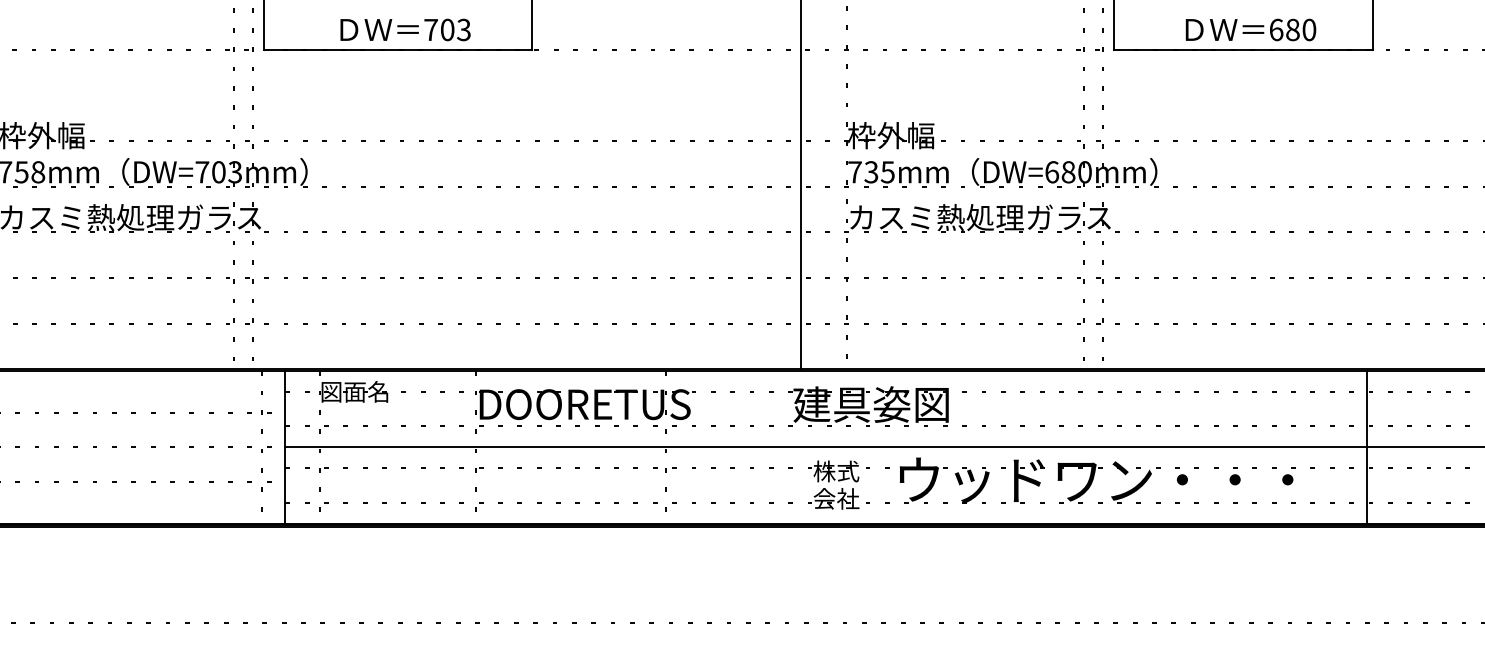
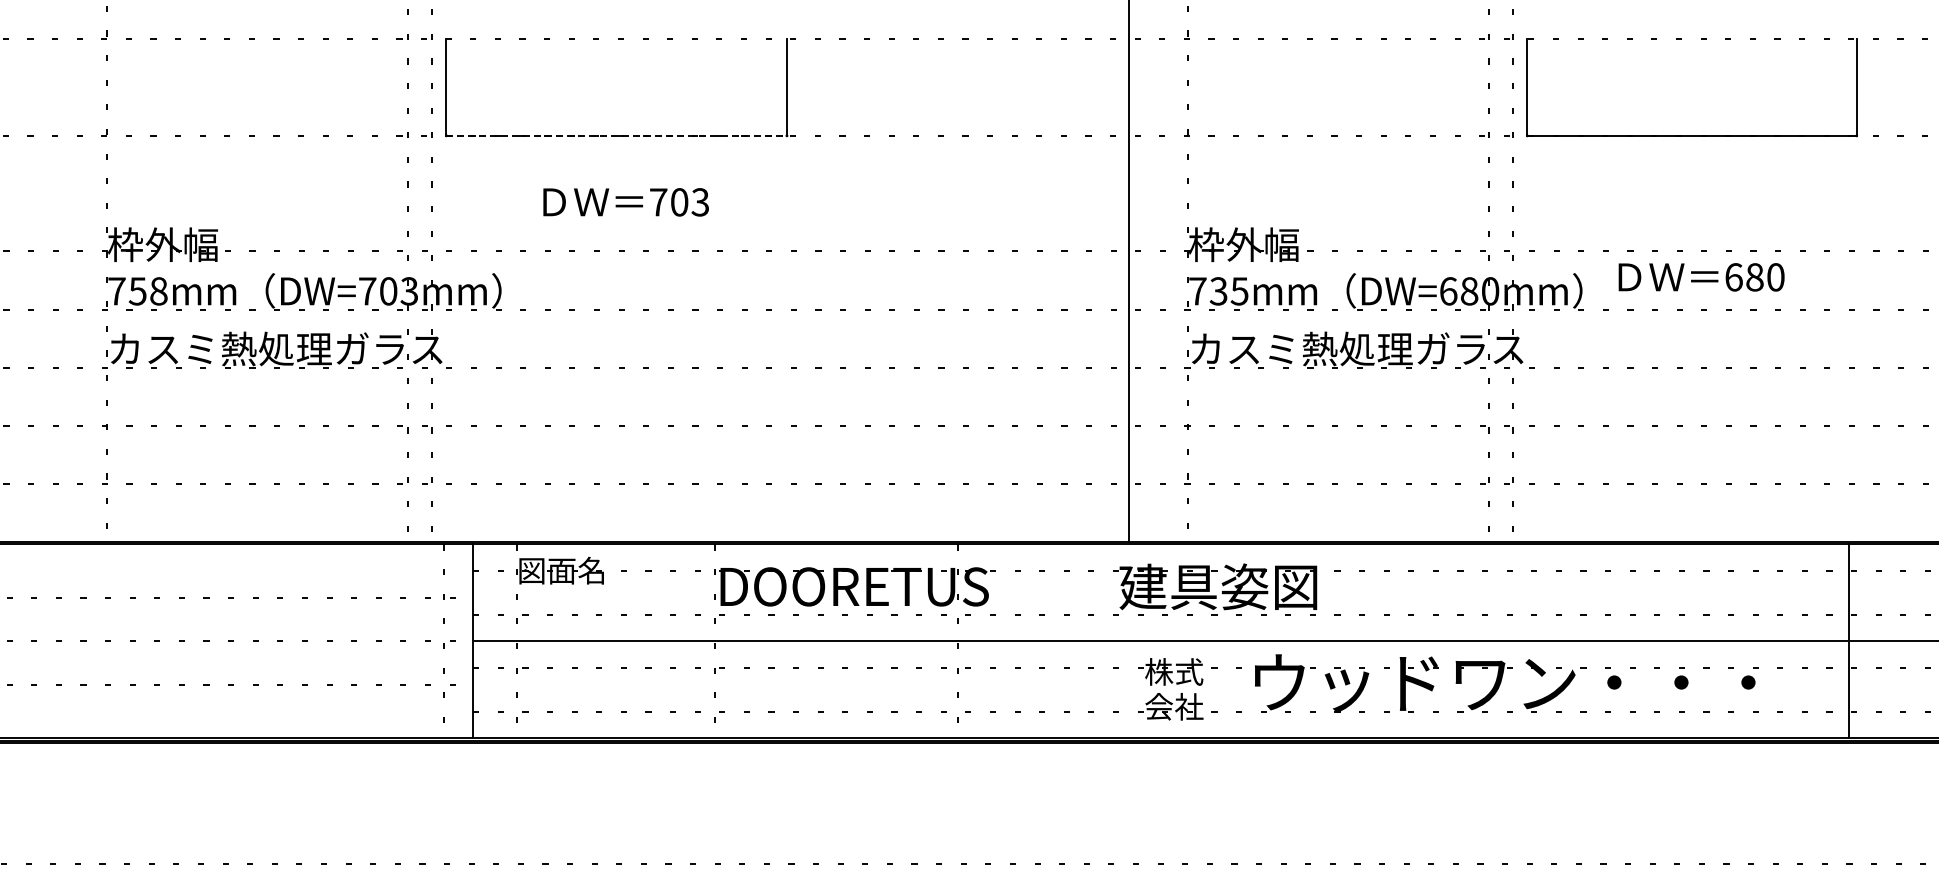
text: (405, 30) -> (625, 202), moved
text: (1250, 30) -> (1701, 277), moved
line: (398, 49) -> (617, 135), solid -> dashed

